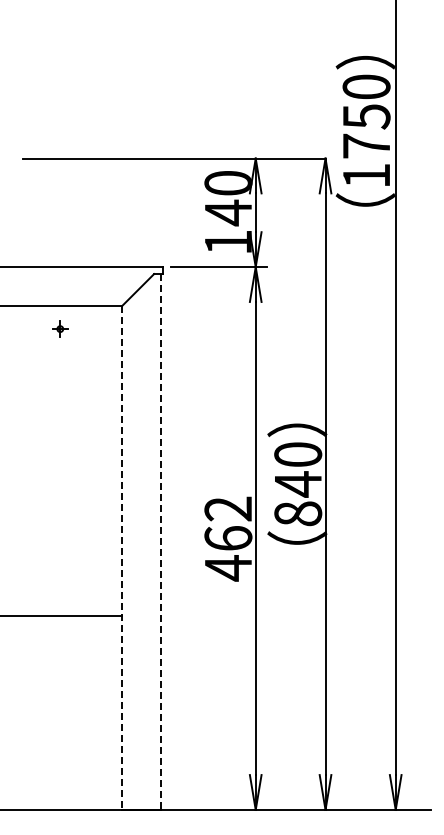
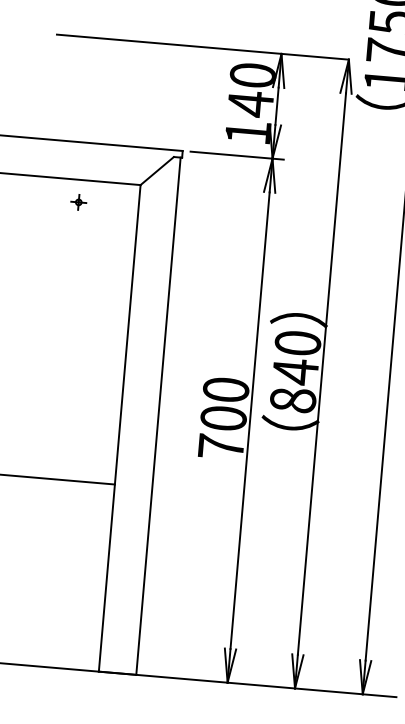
text: (228, 538) -> (223, 418), 462 -> 700
line: (161, 542) -> (158, 416), dashed -> solid
line: (122, 558) -> (119, 428), dashed -> solid

